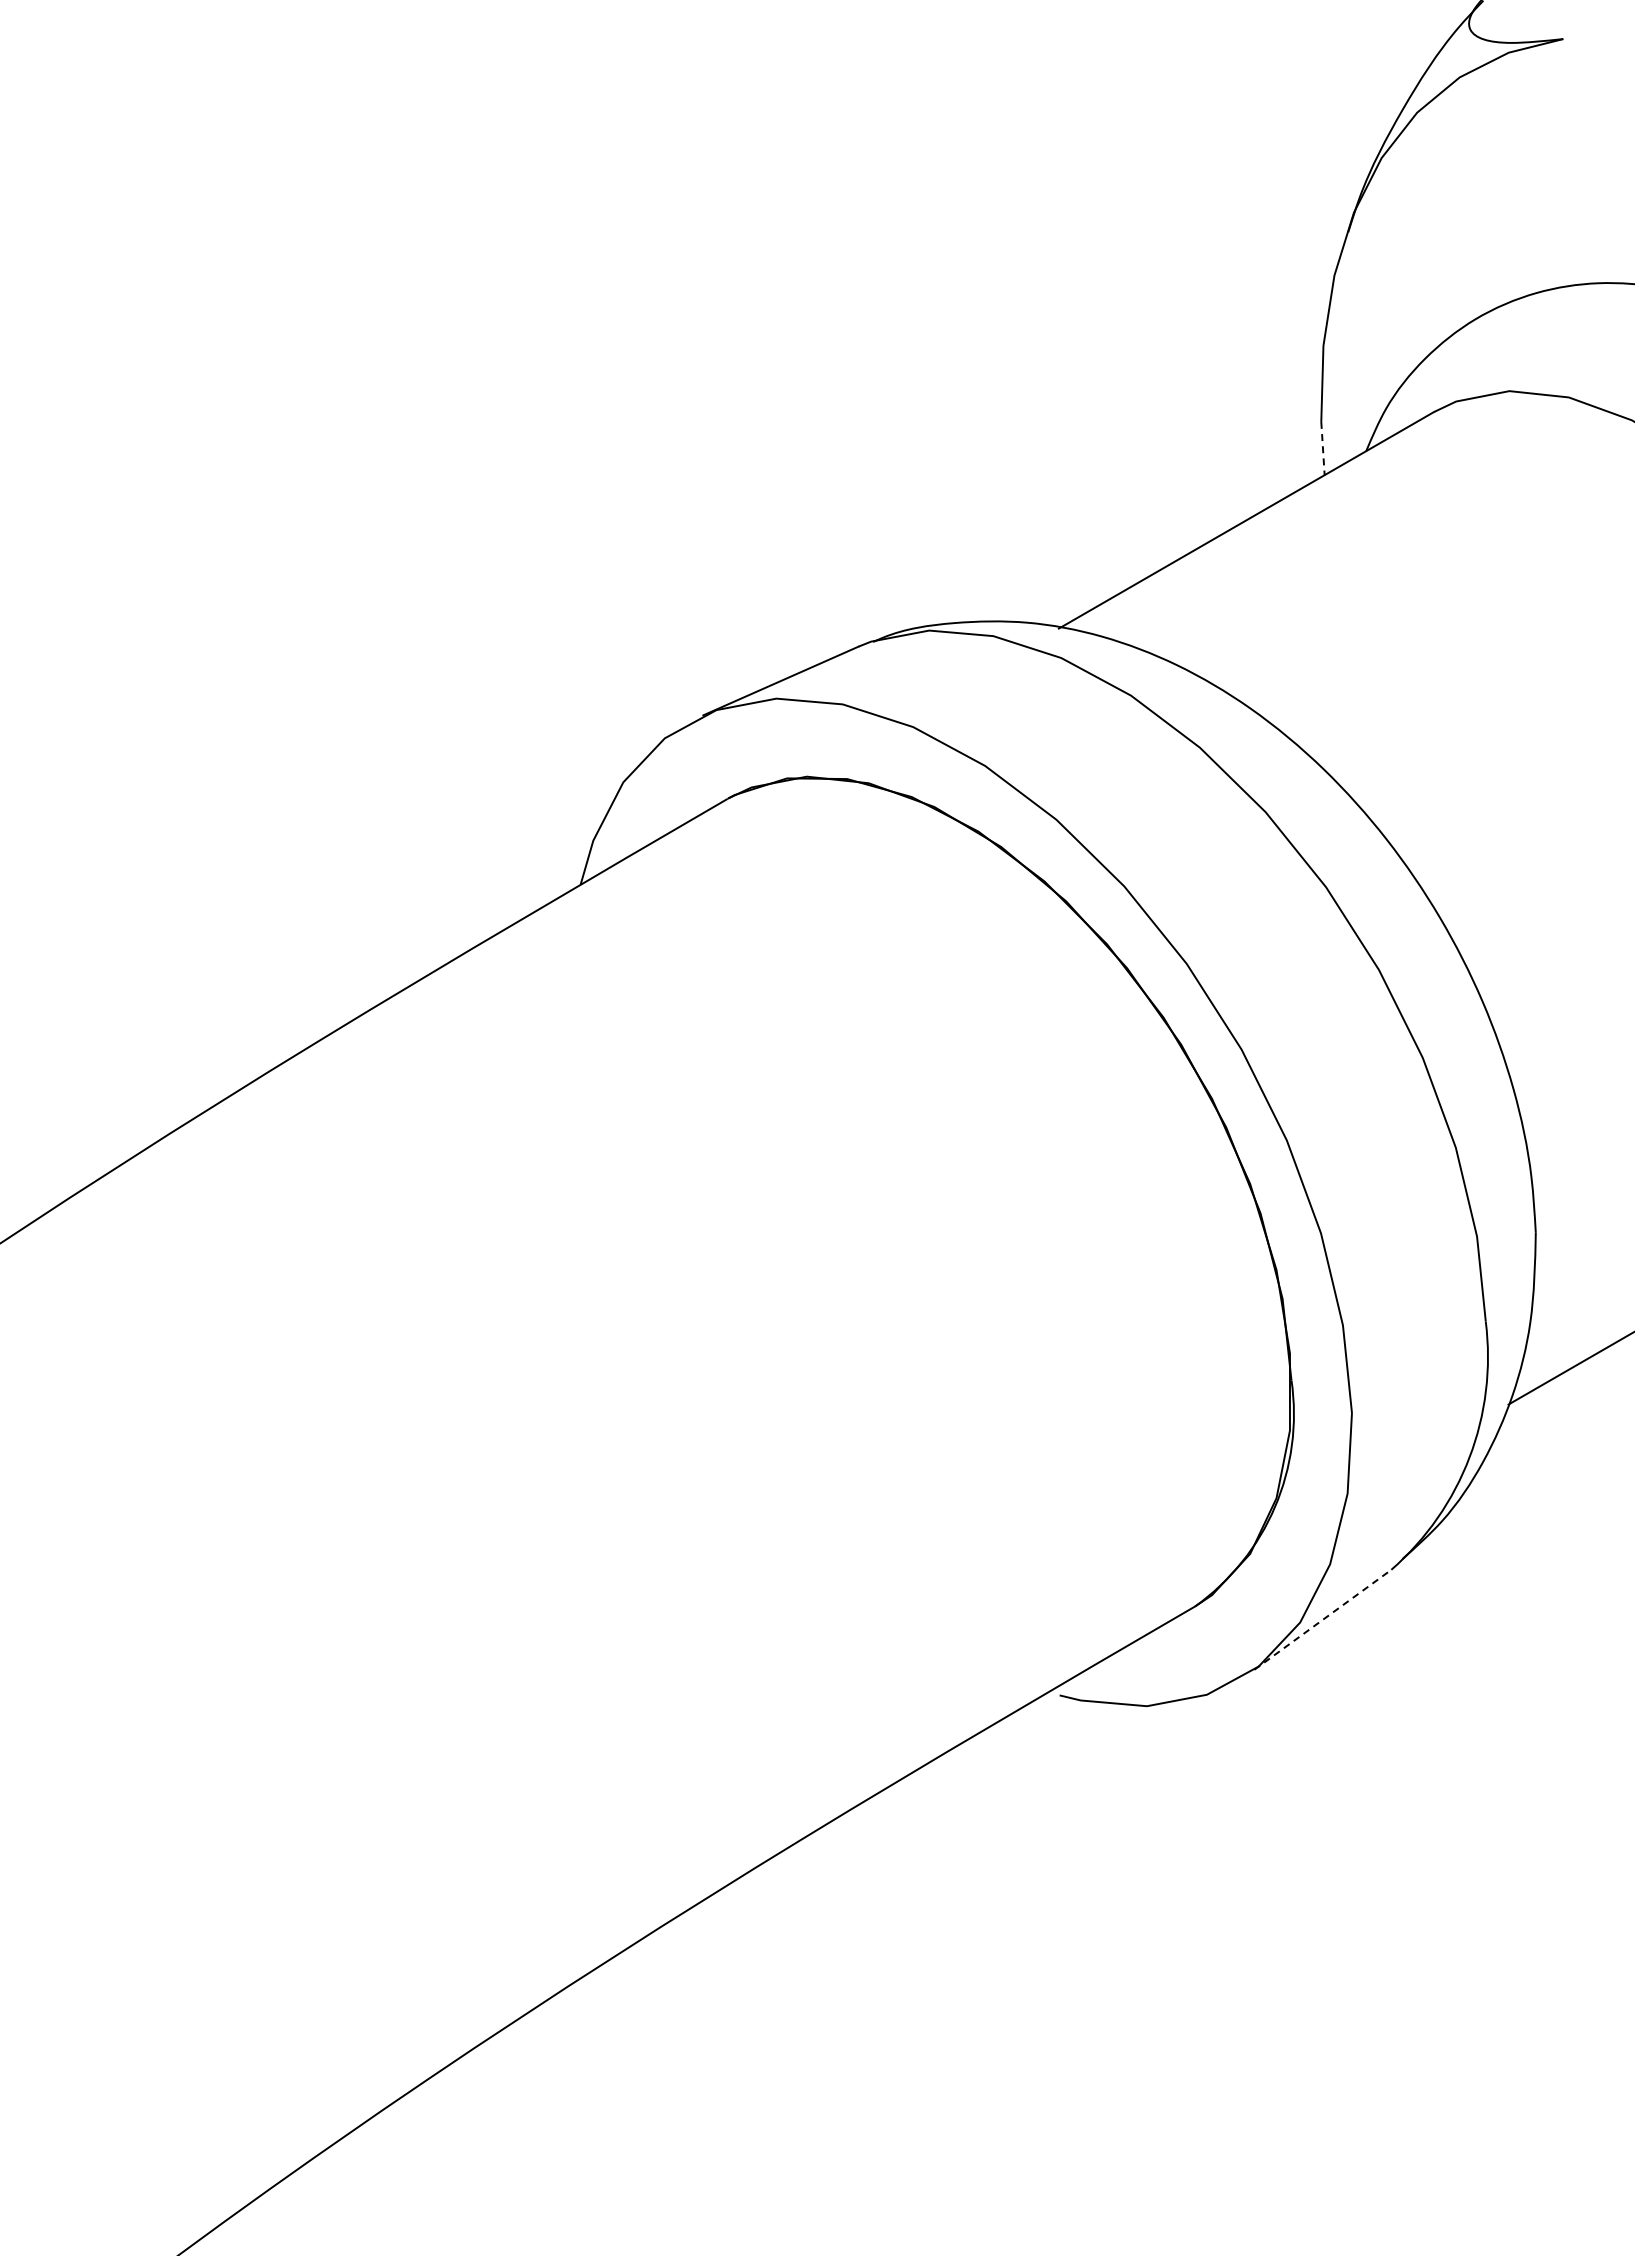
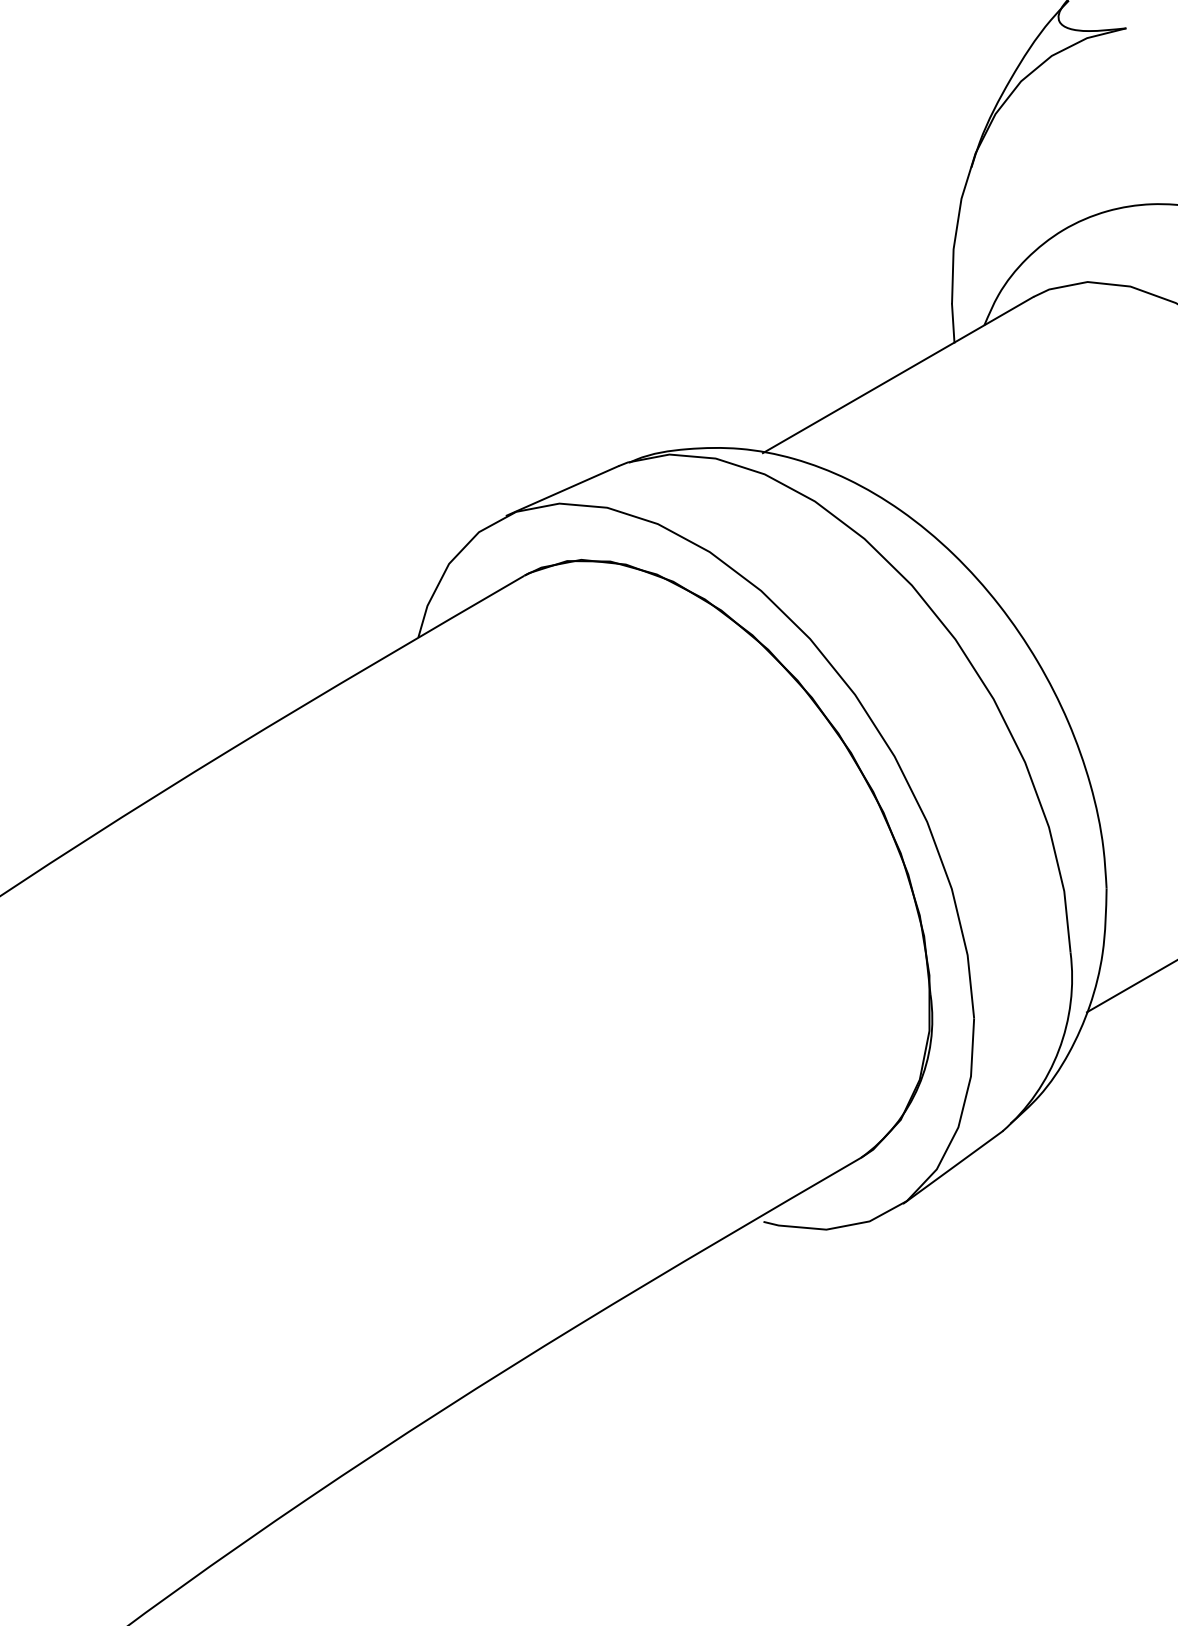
line: (1322, 448) -> (952, 323), dashed -> solid
line: (1322, 1619) -> (952, 1167), dashed -> solid

